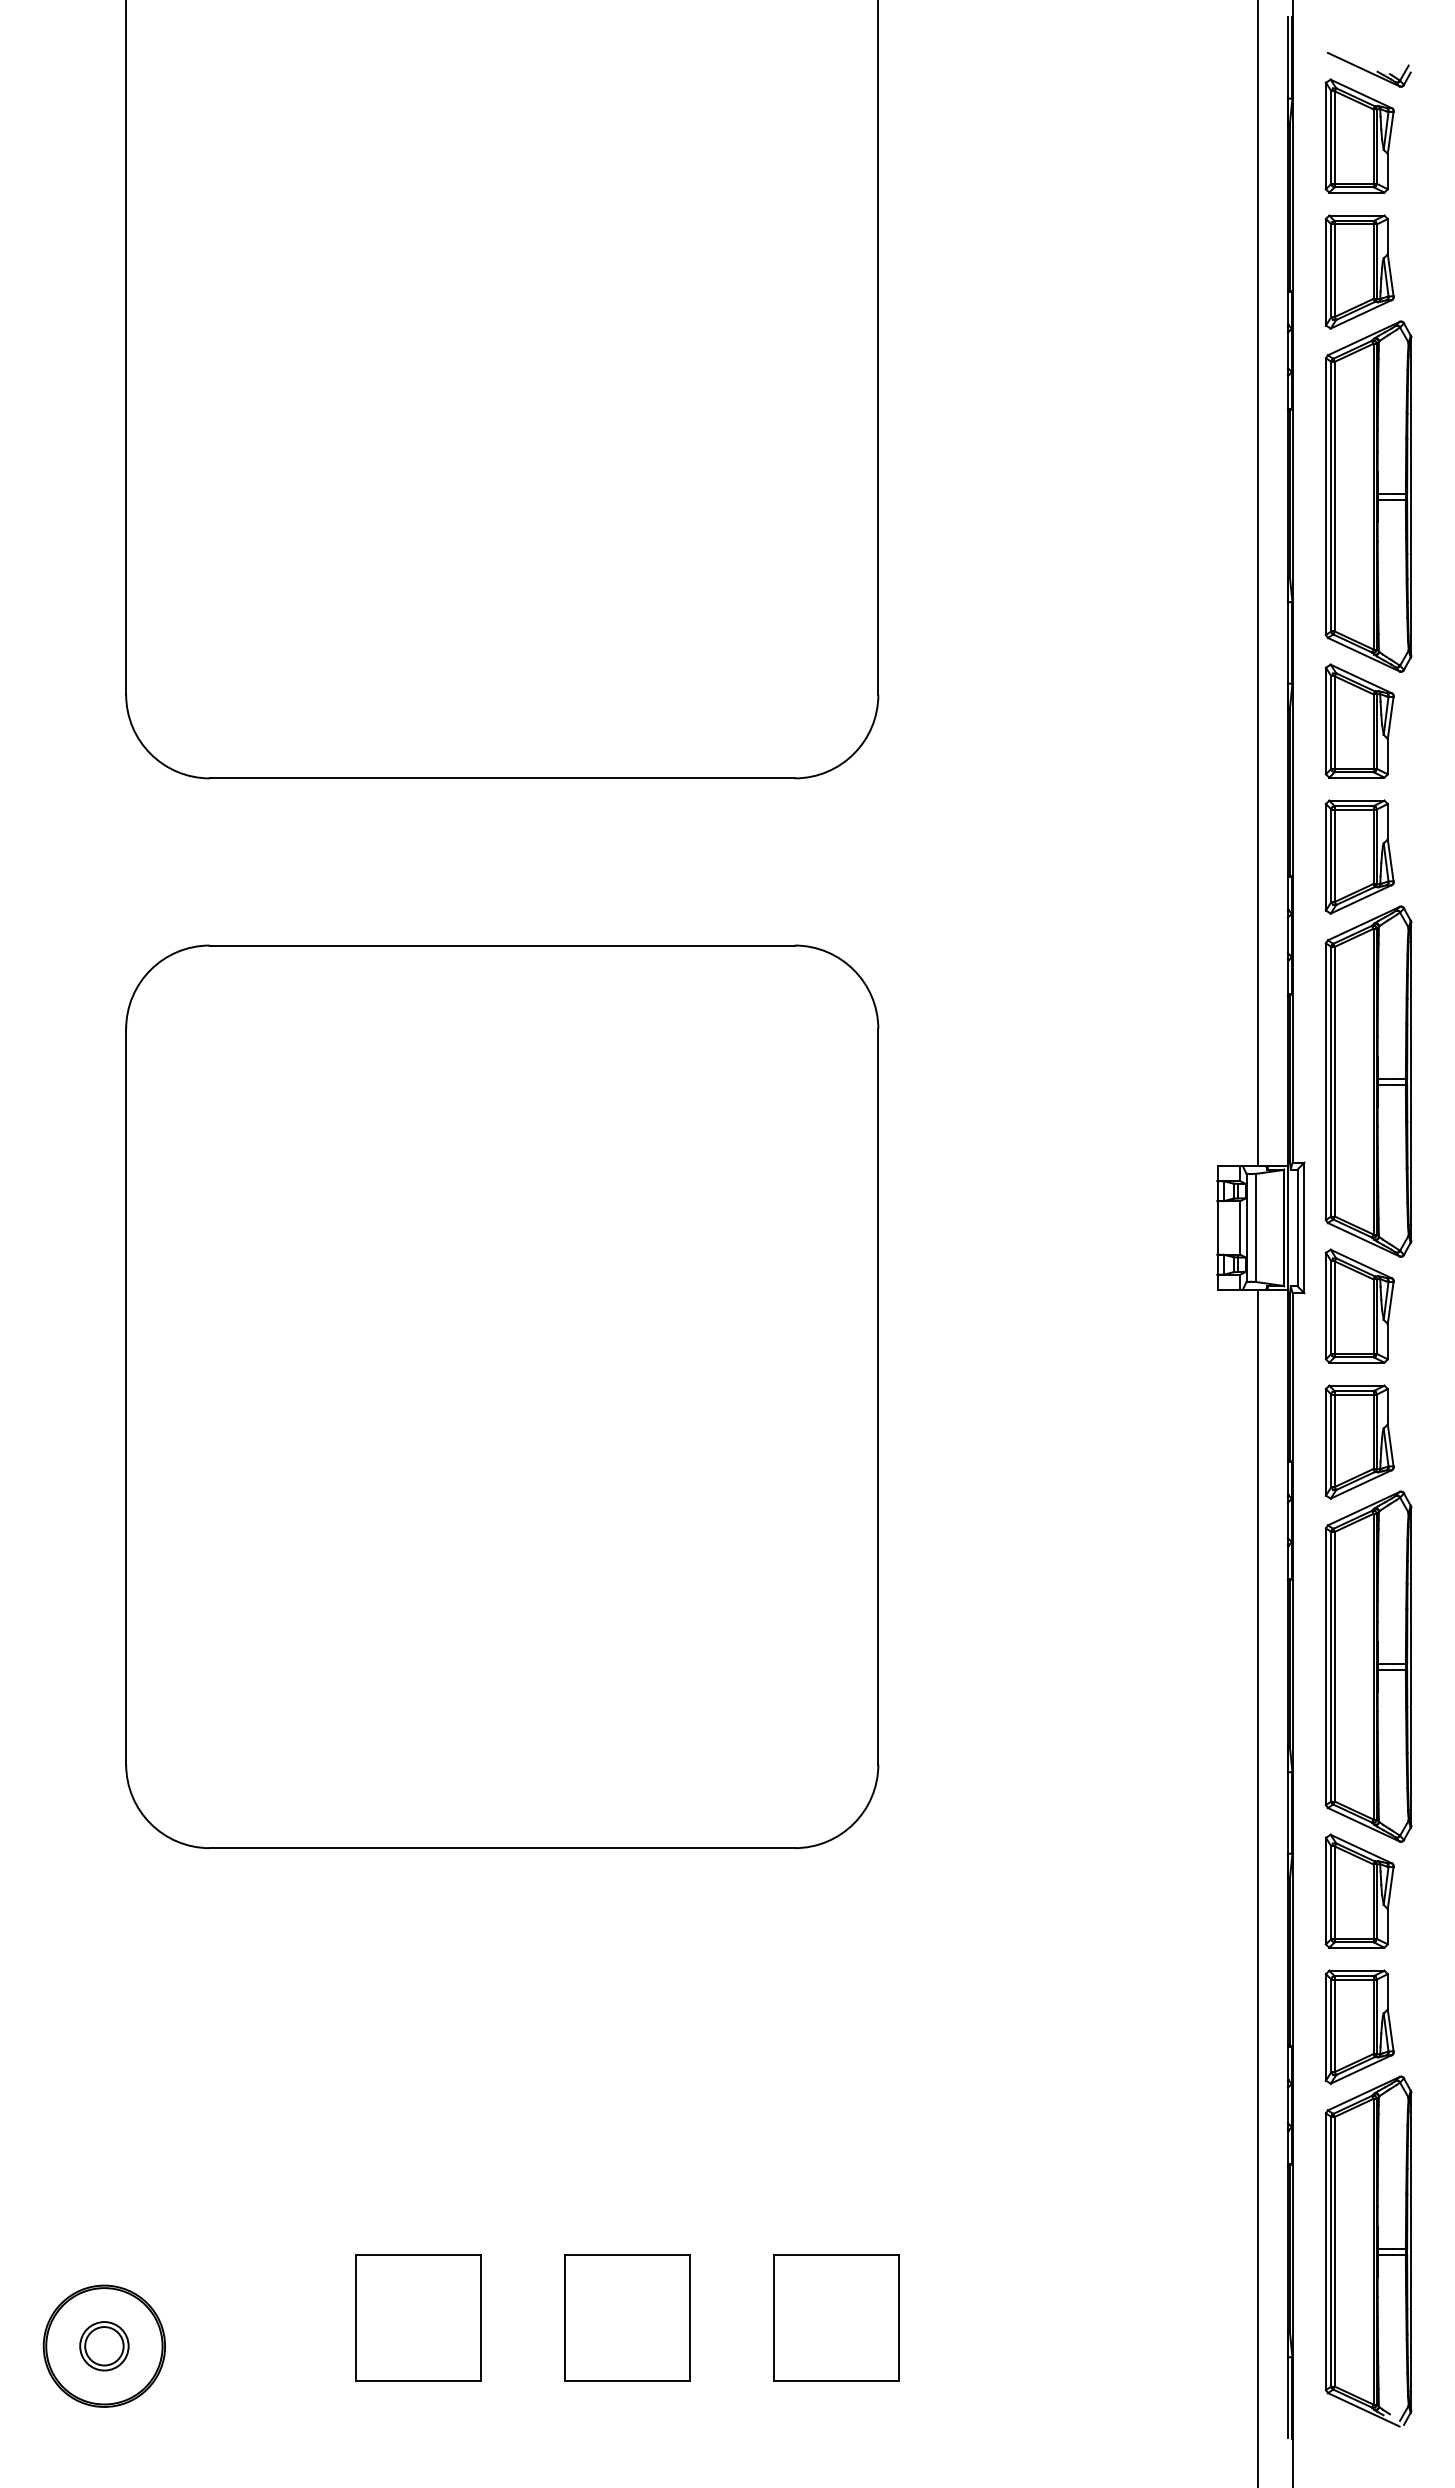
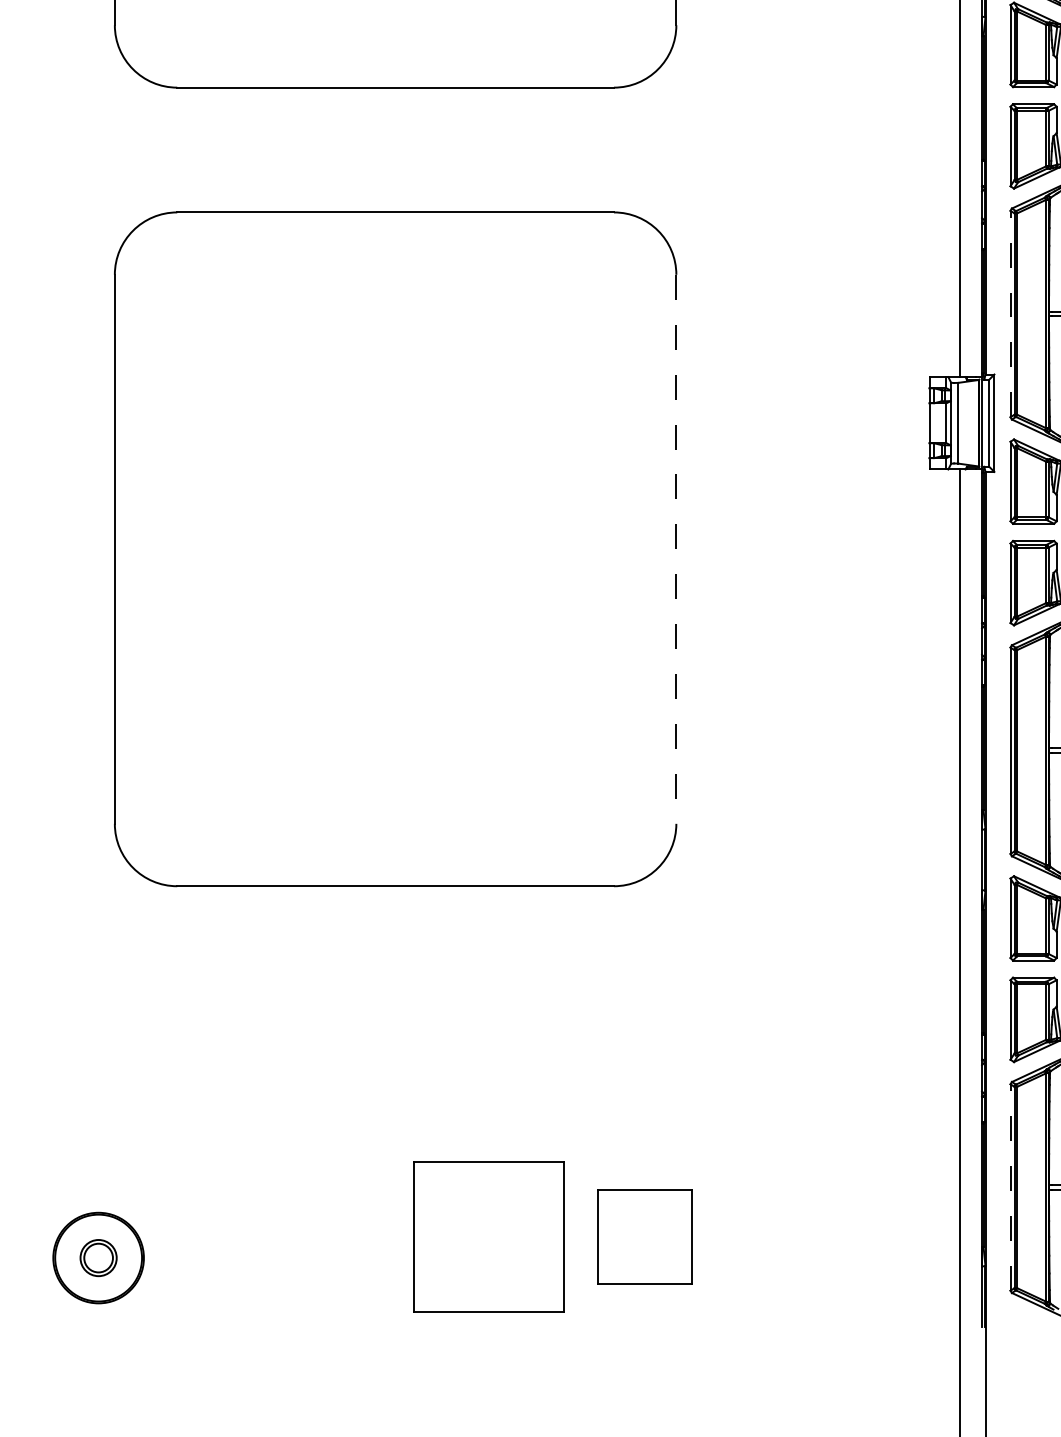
line: (1325, 1081) -> (1010, 313), solid -> dashed
line: (878, 1396) -> (676, 549), solid -> dashed
line: (1325, 2251) -> (1010, 1187), solid -> dashed
part: (418, 2317) -> (333, 1236), removed
part: (627, 2317) -> (489, 1236), size x1.6

